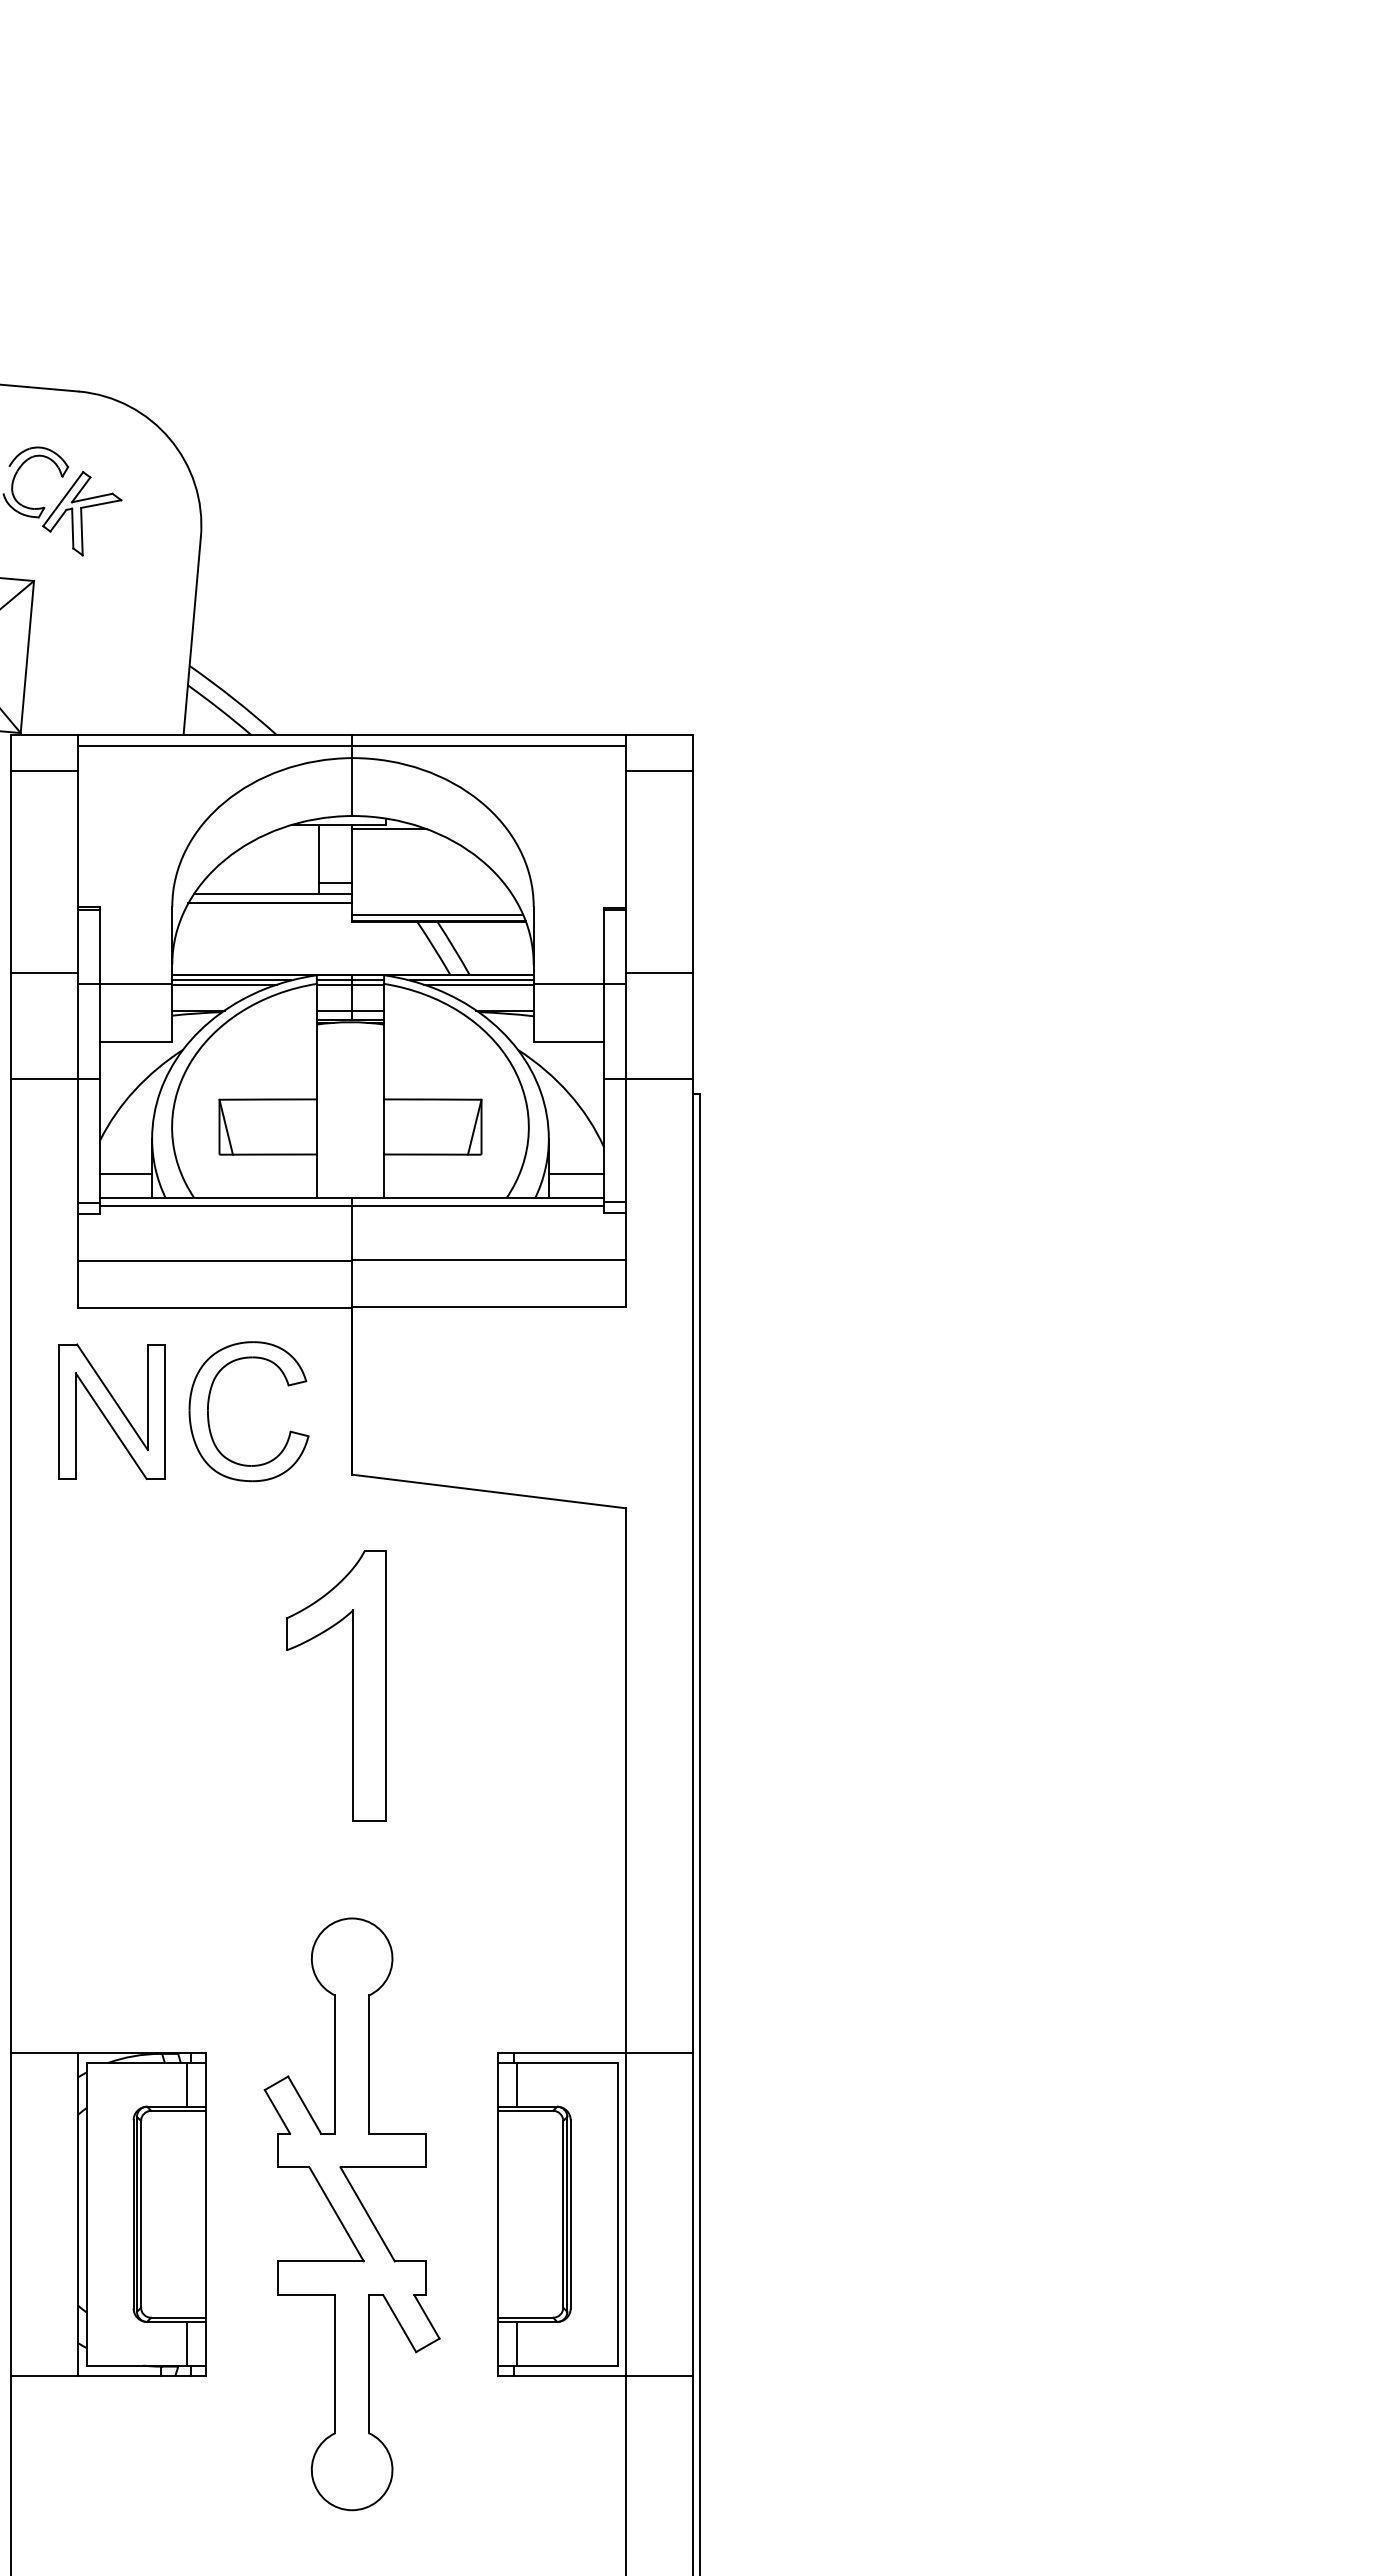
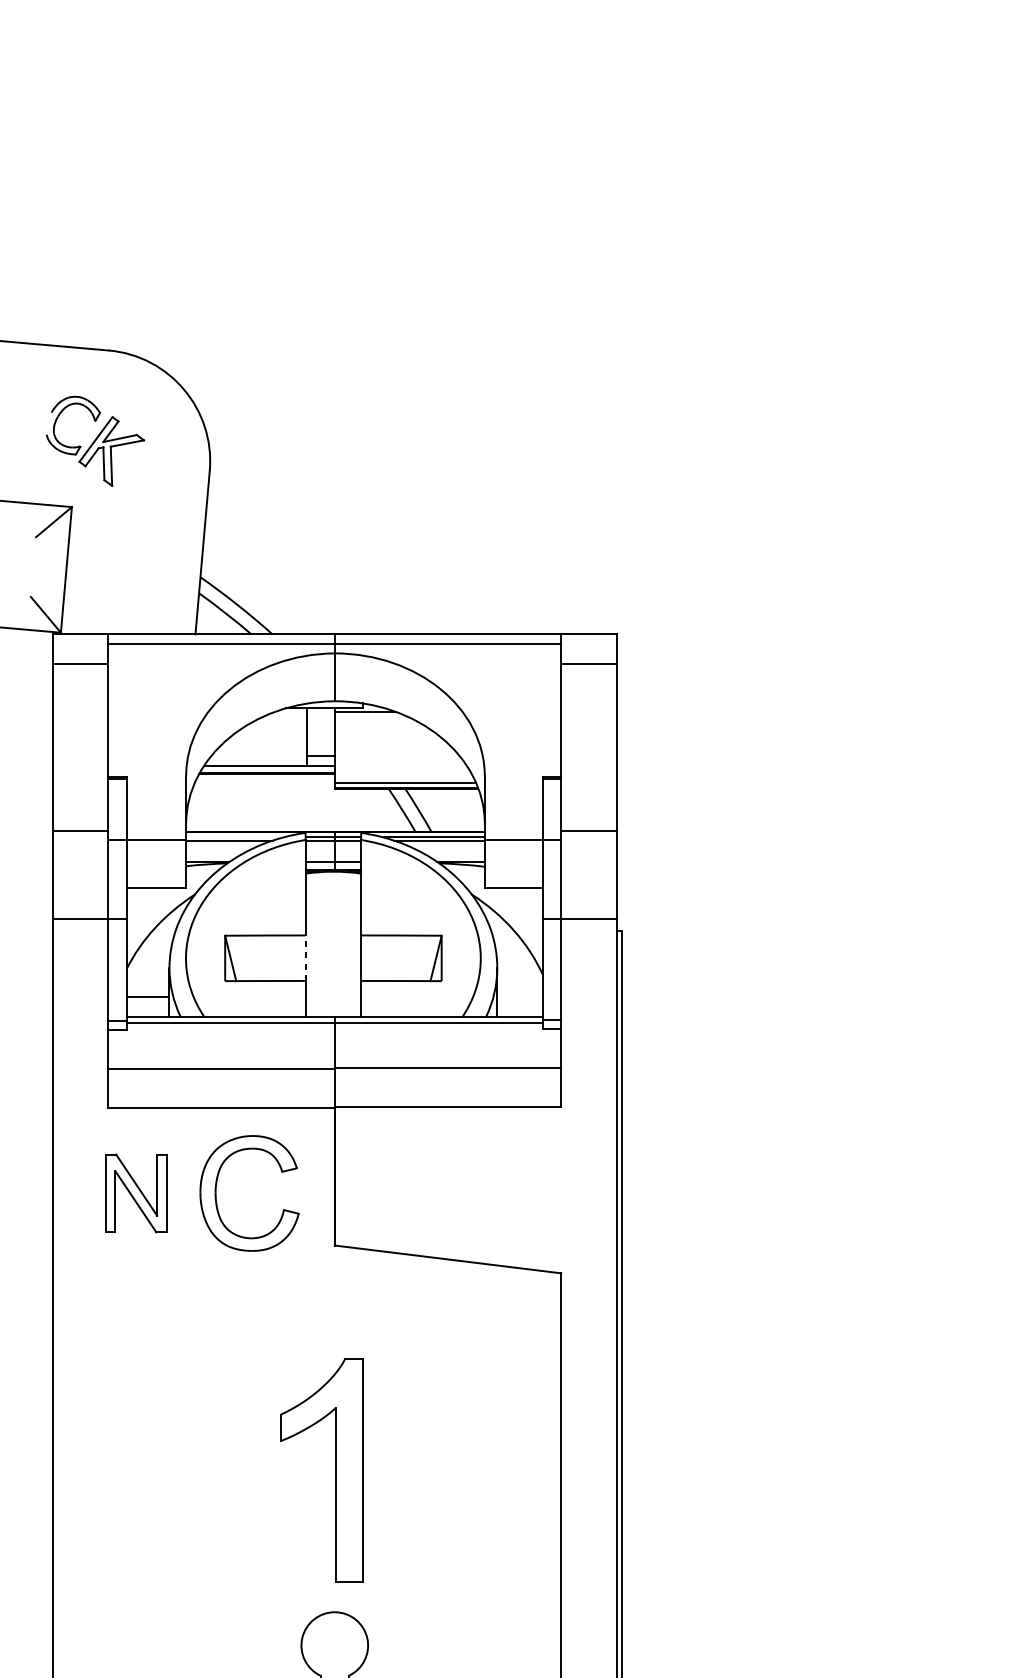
line: (231, 980) -> (235, 837), removed
line: (316, 1126) -> (305, 957), solid -> dashed
line: (575, 1173) -> (519, 996), removed
part: (111, 1411) -> (135, 1193), size x0.7
part: (352, 1685) -> (335, 1470), moved

